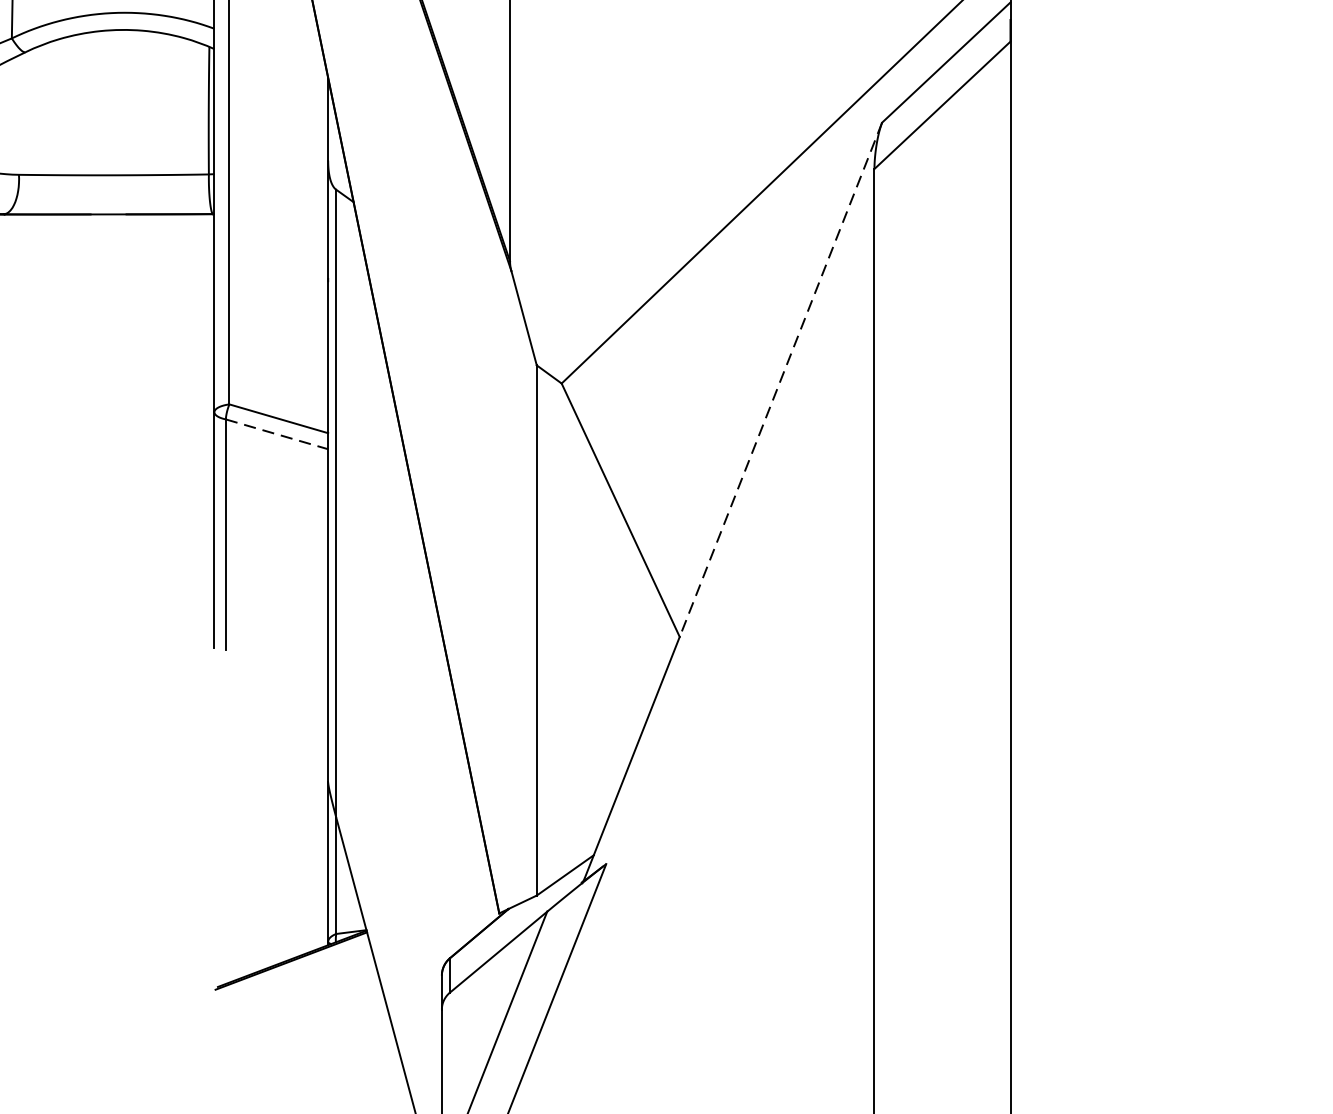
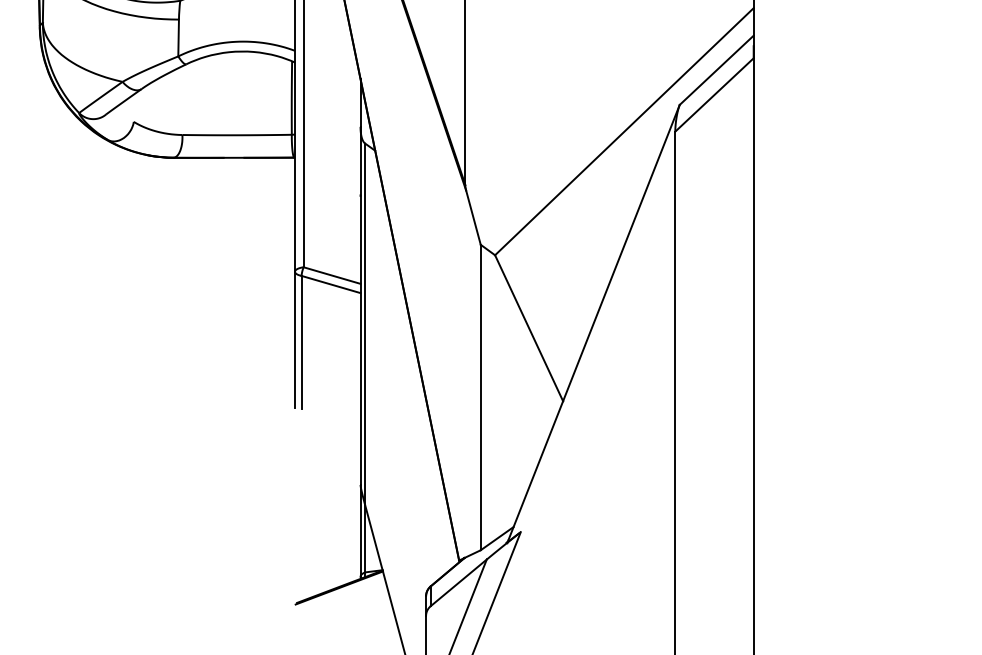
line: (781, 380) -> (621, 253), dashed -> solid
line: (277, 434) -> (331, 284), dashed -> solid

